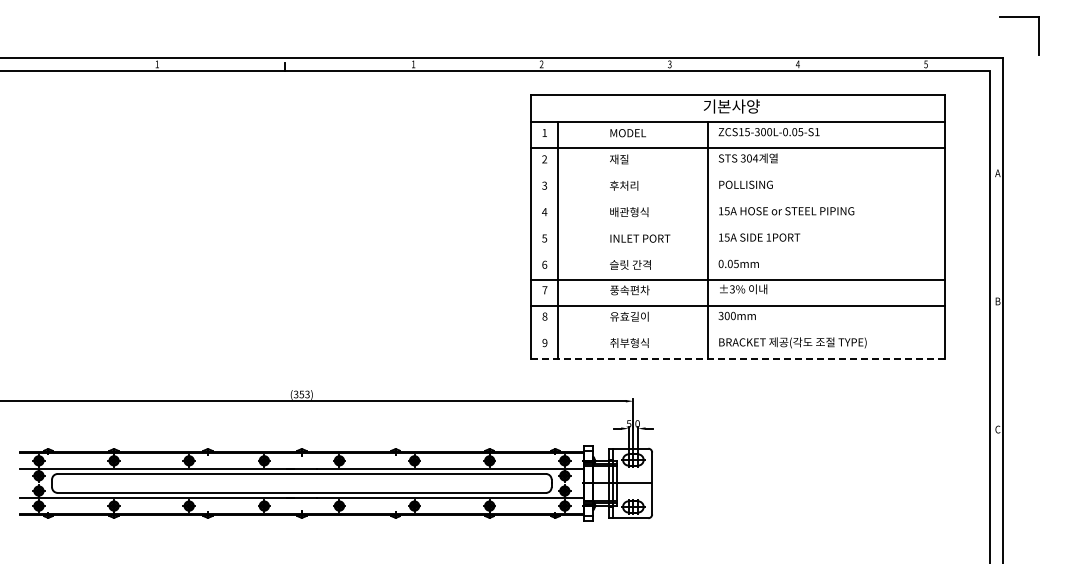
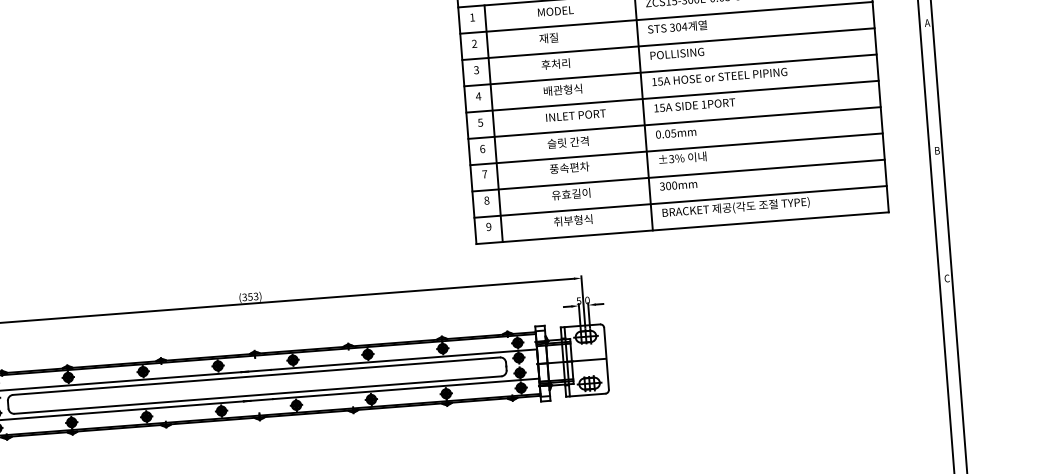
line: (737, 174) -> (667, 44), added
line: (737, 200) -> (669, 70), added
line: (737, 227) -> (671, 97), added
line: (737, 253) -> (673, 122), added
line: (737, 332) -> (680, 201), added
line: (738, 359) -> (683, 228), dashed -> solid

